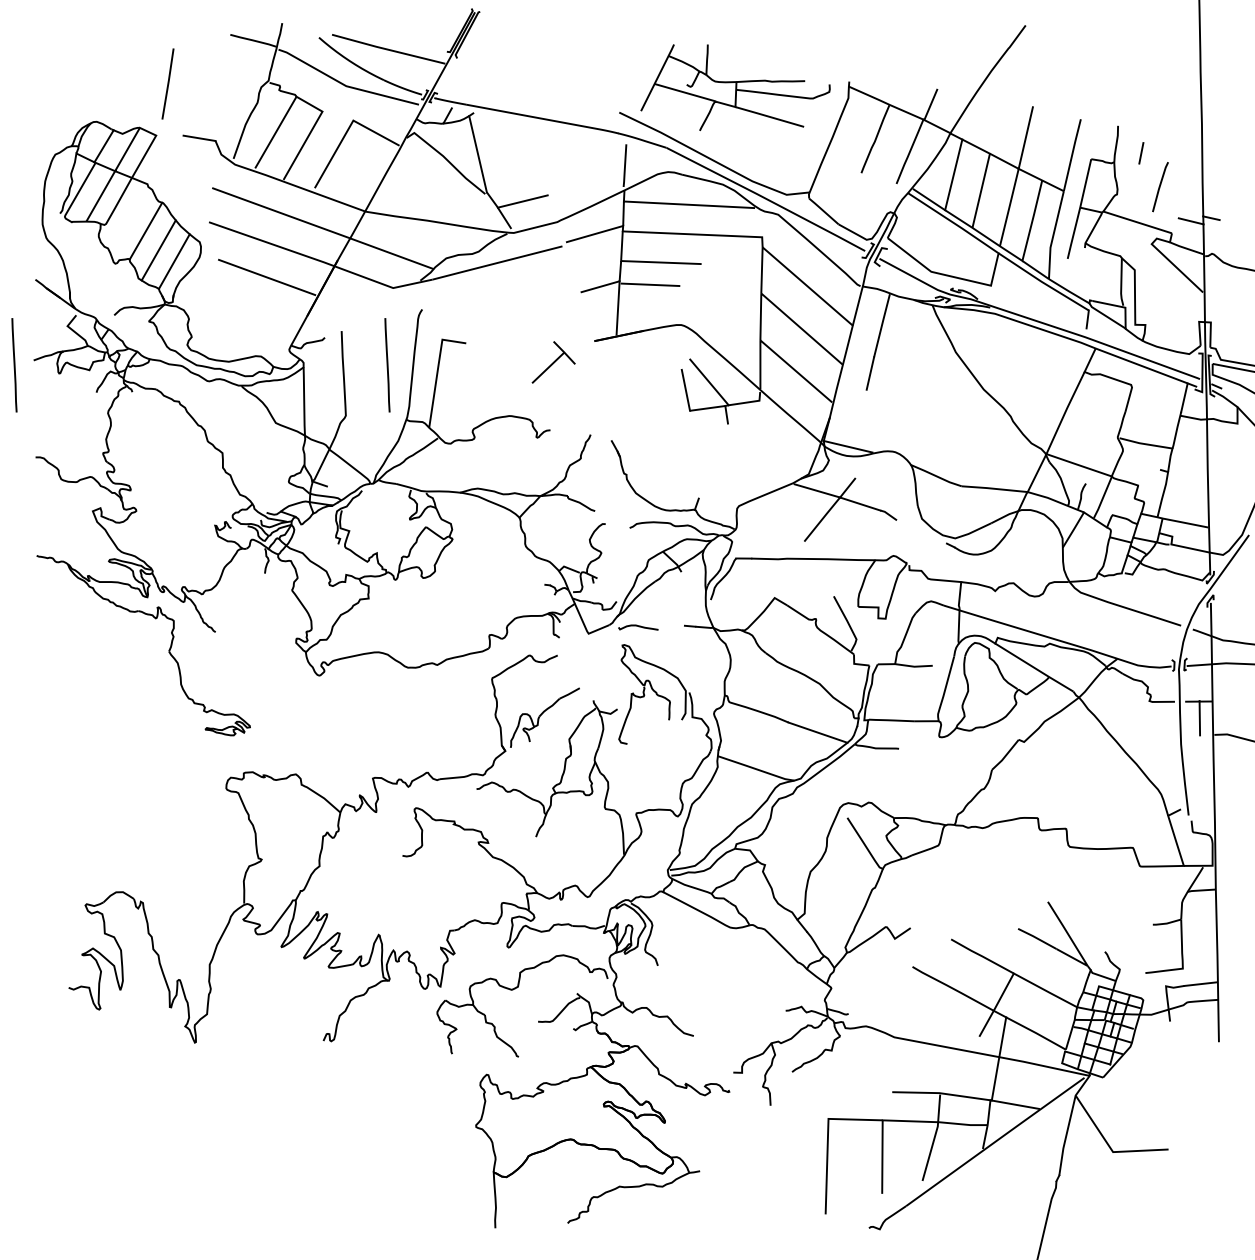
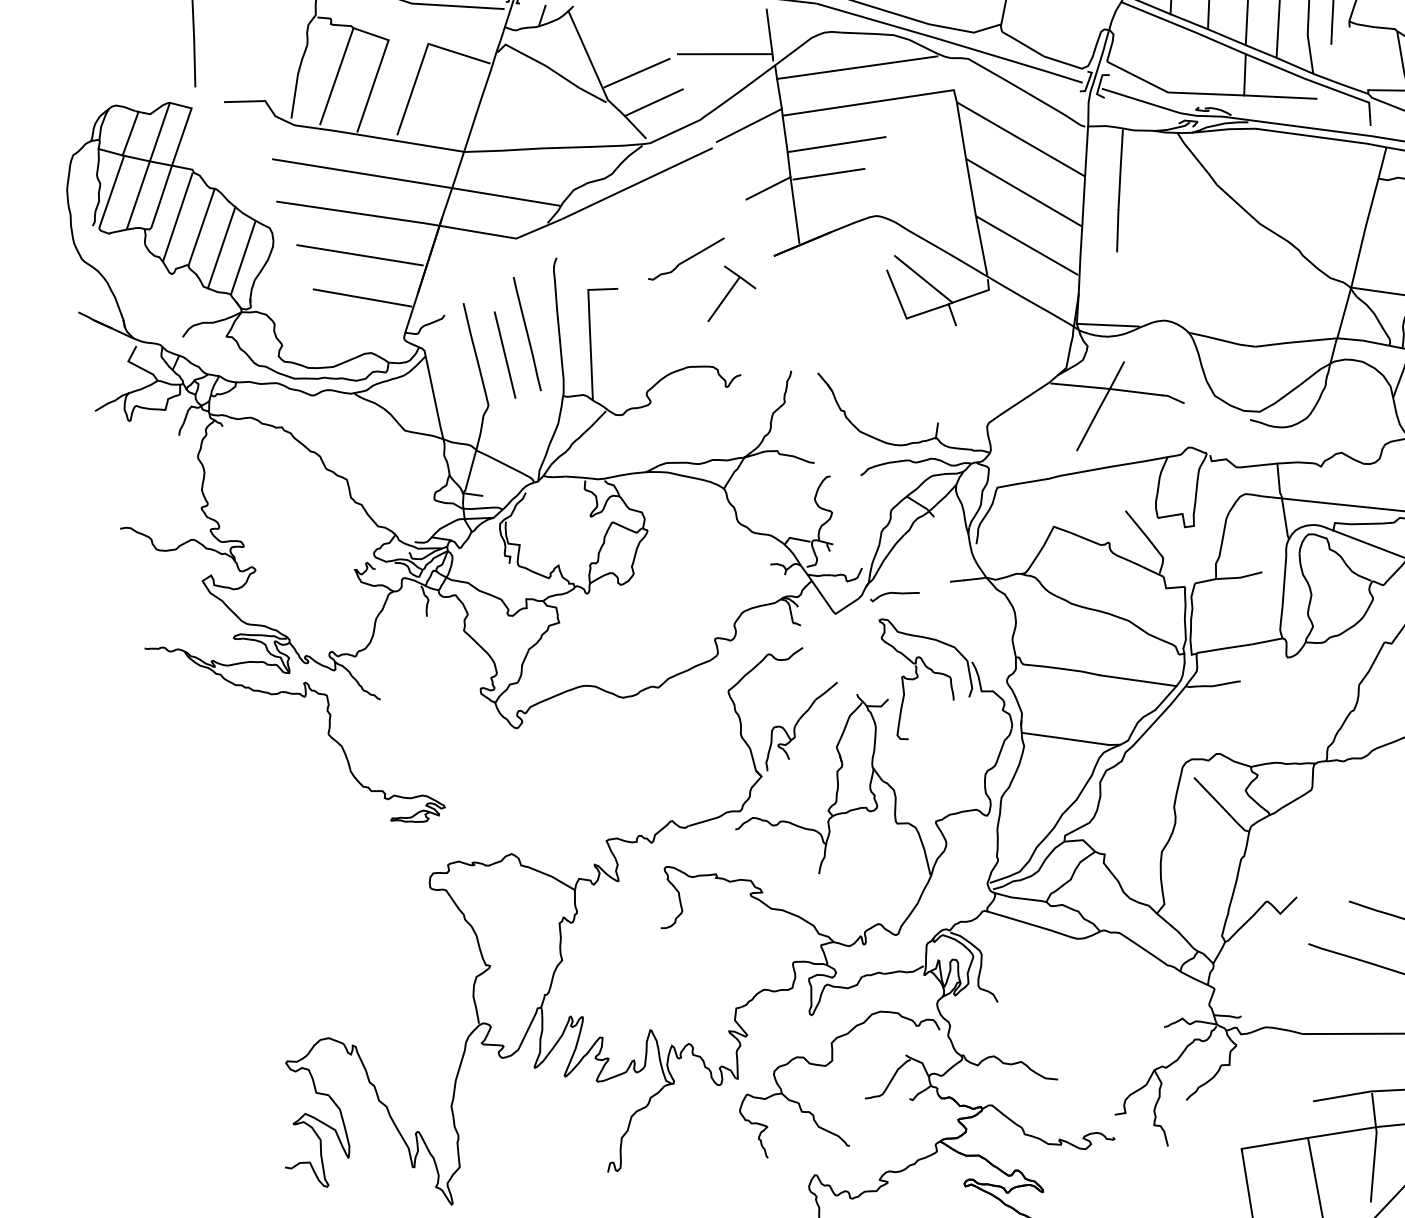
line: (586, 173) -> (724, 53), added
line: (513, 175) -> (636, 73), added
line: (128, 219) -> (177, 217), added
line: (1019, 292) -> (1280, 97), added
line: (262, 311) -> (362, 297), added
curve: (524, 330) -> (686, 259), added
line: (14, 365) -> (72, 421), removed
line: (366, 378) -> (504, 355), added

